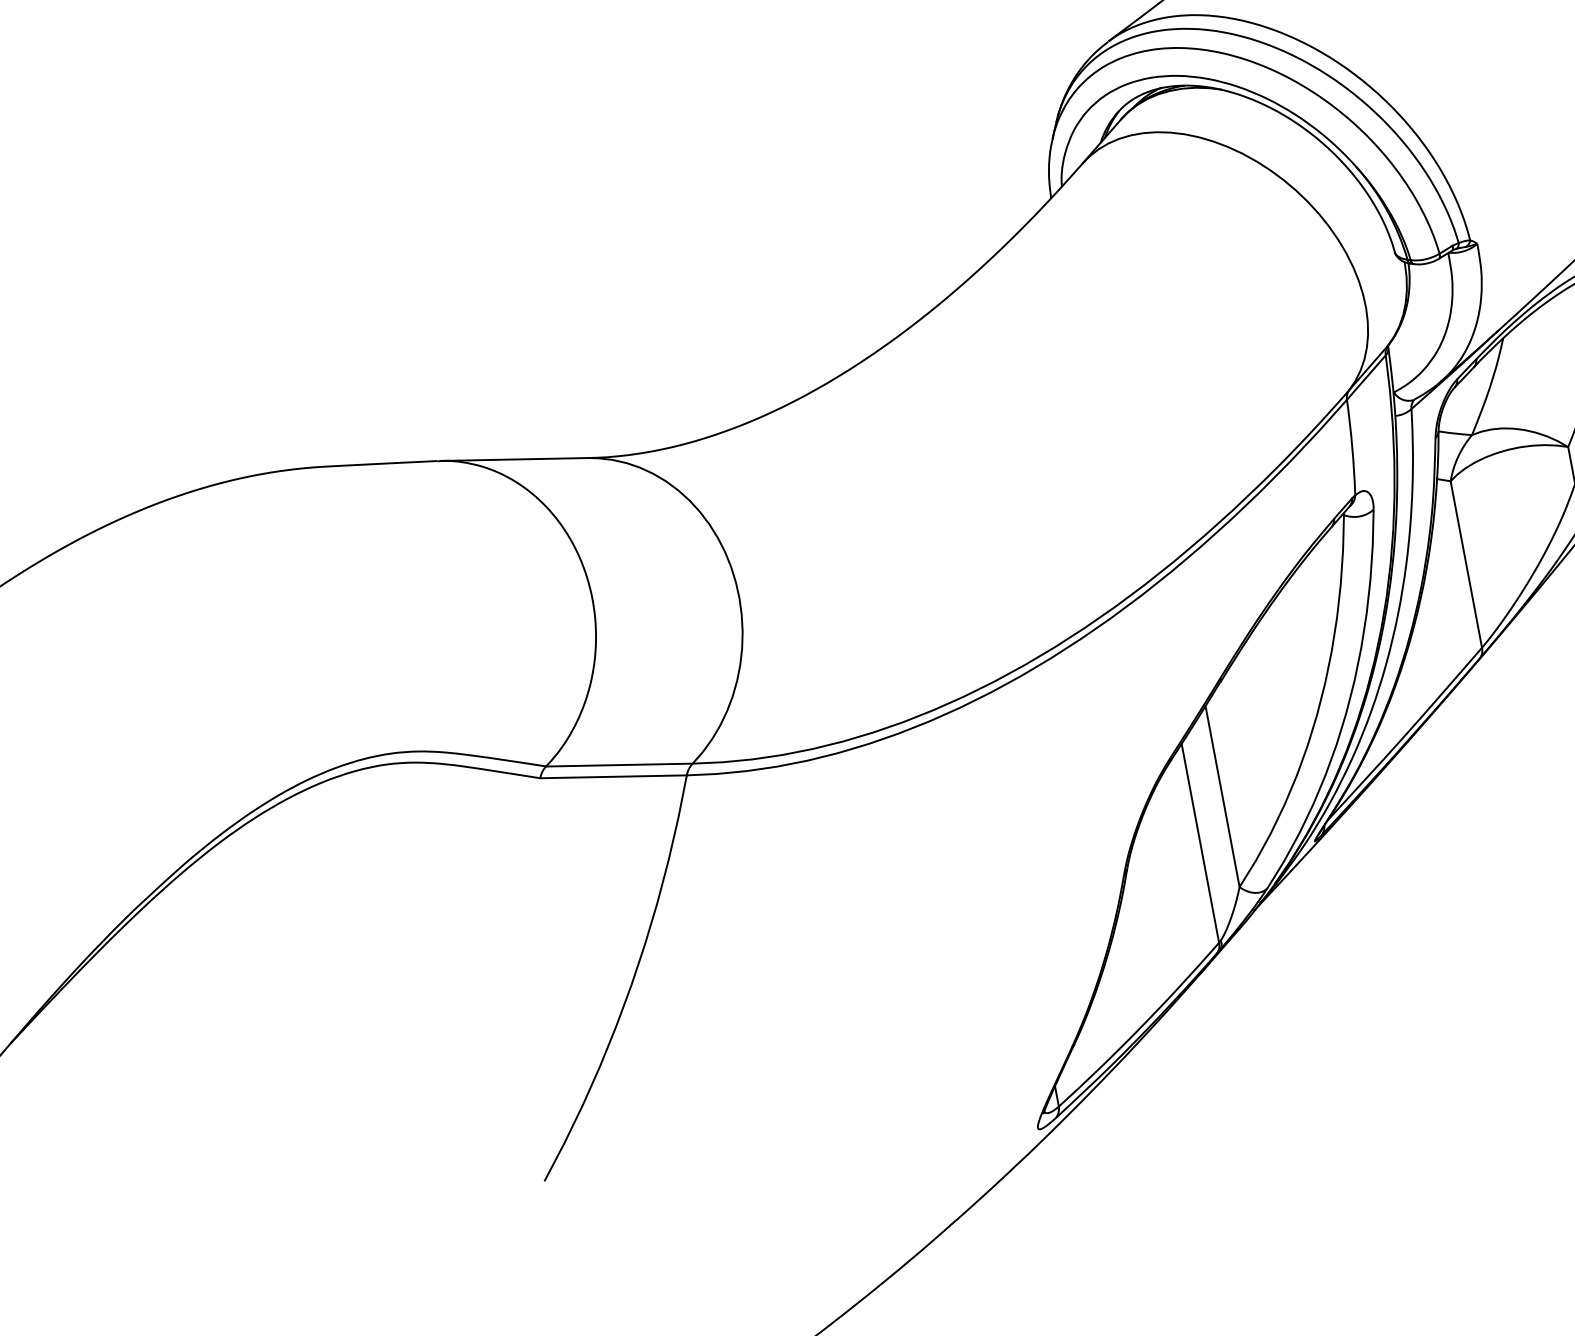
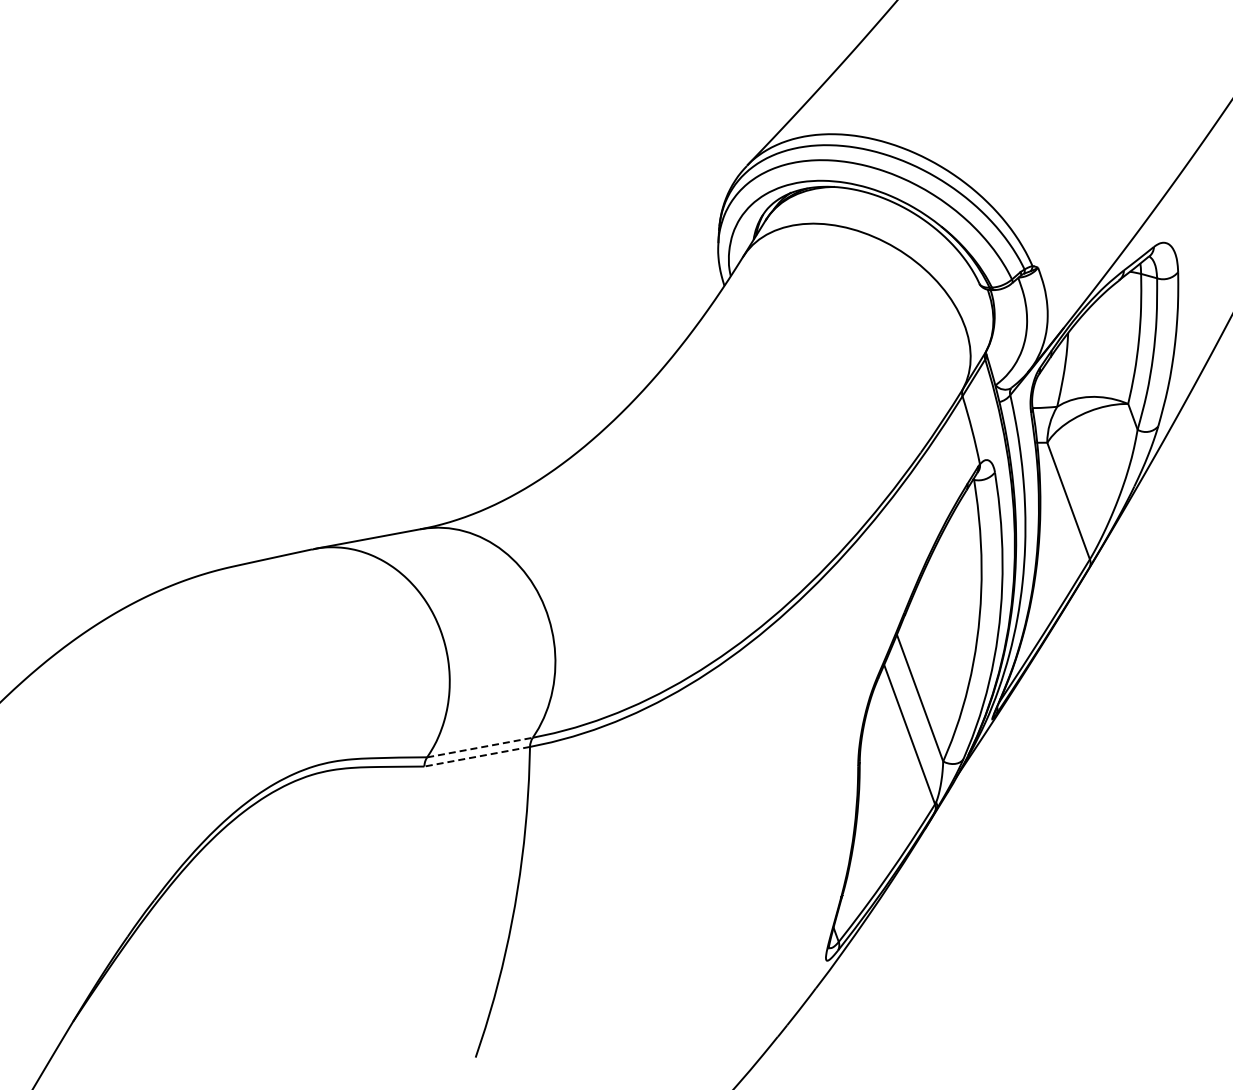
line: (620, 765) -> (480, 747), solid -> dashed
line: (614, 776) -> (477, 756), solid -> dashed

